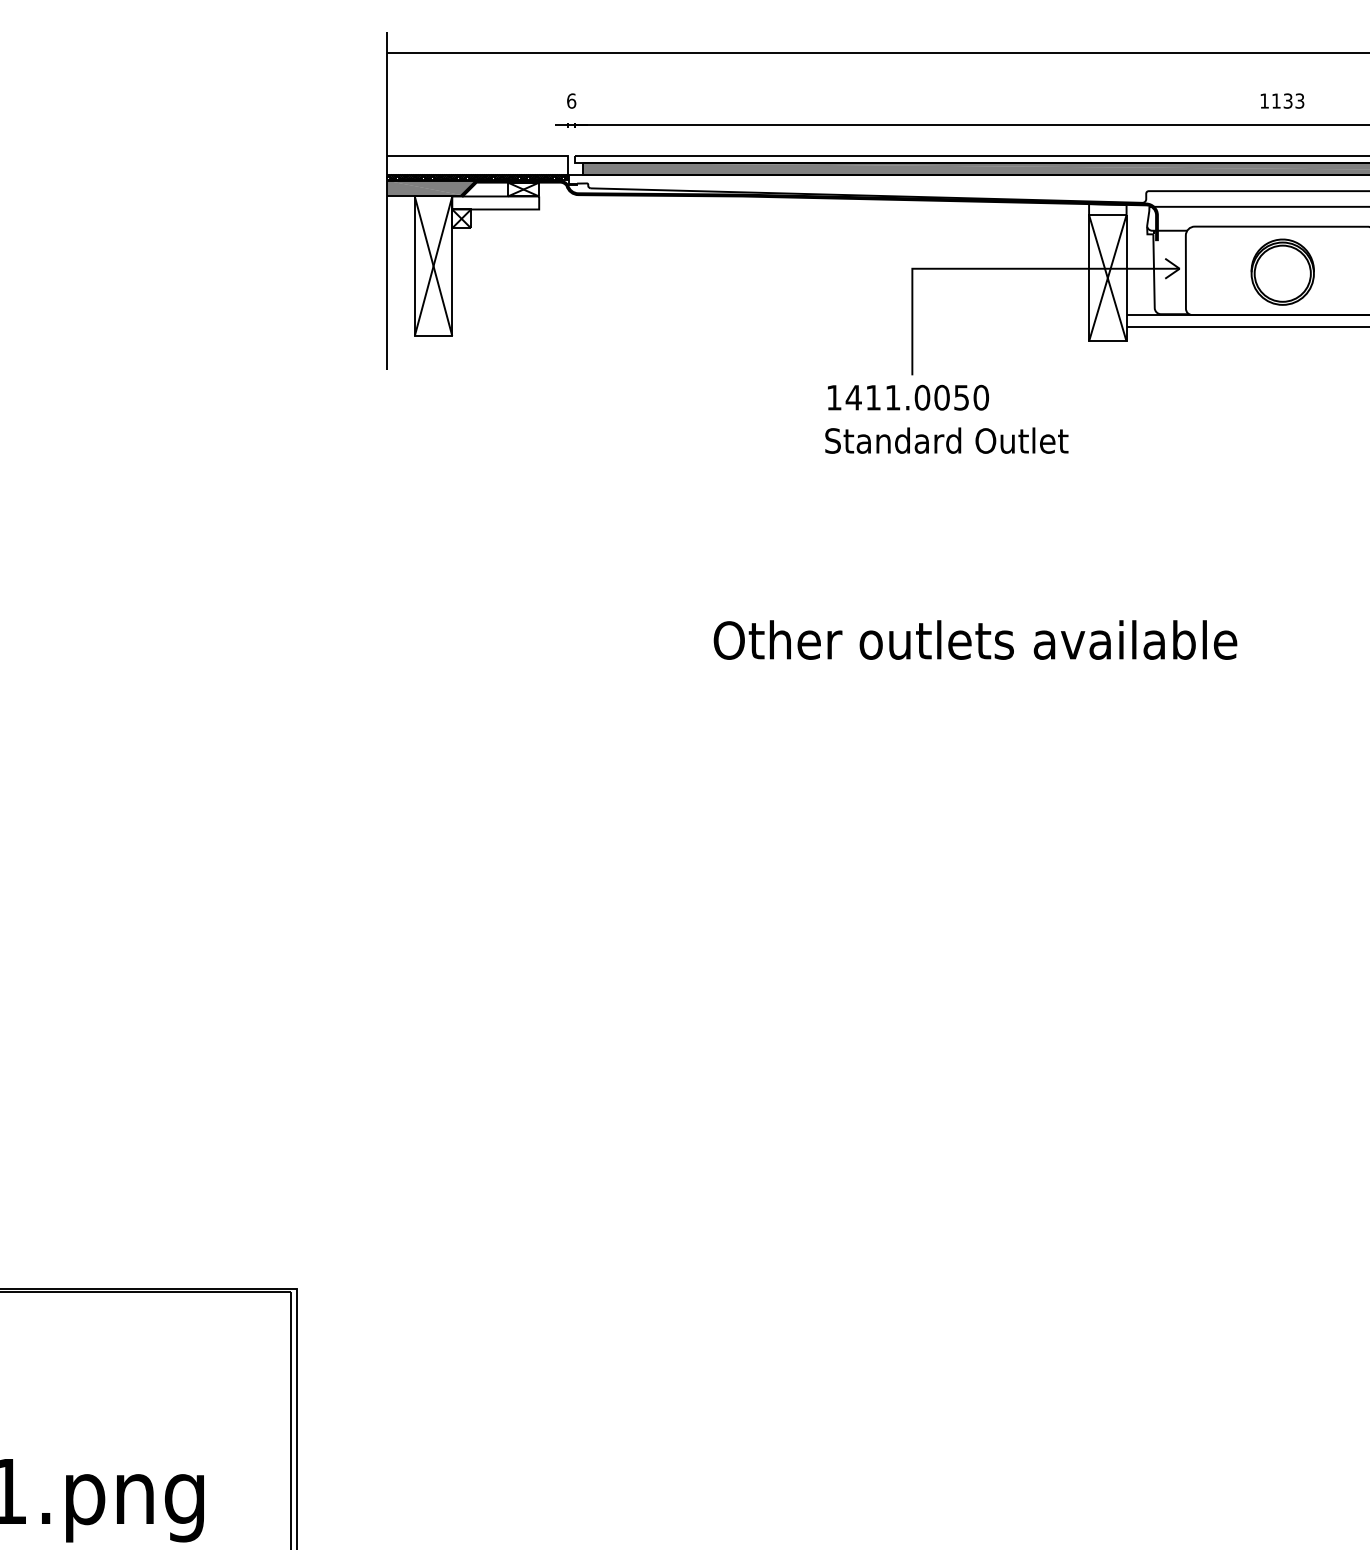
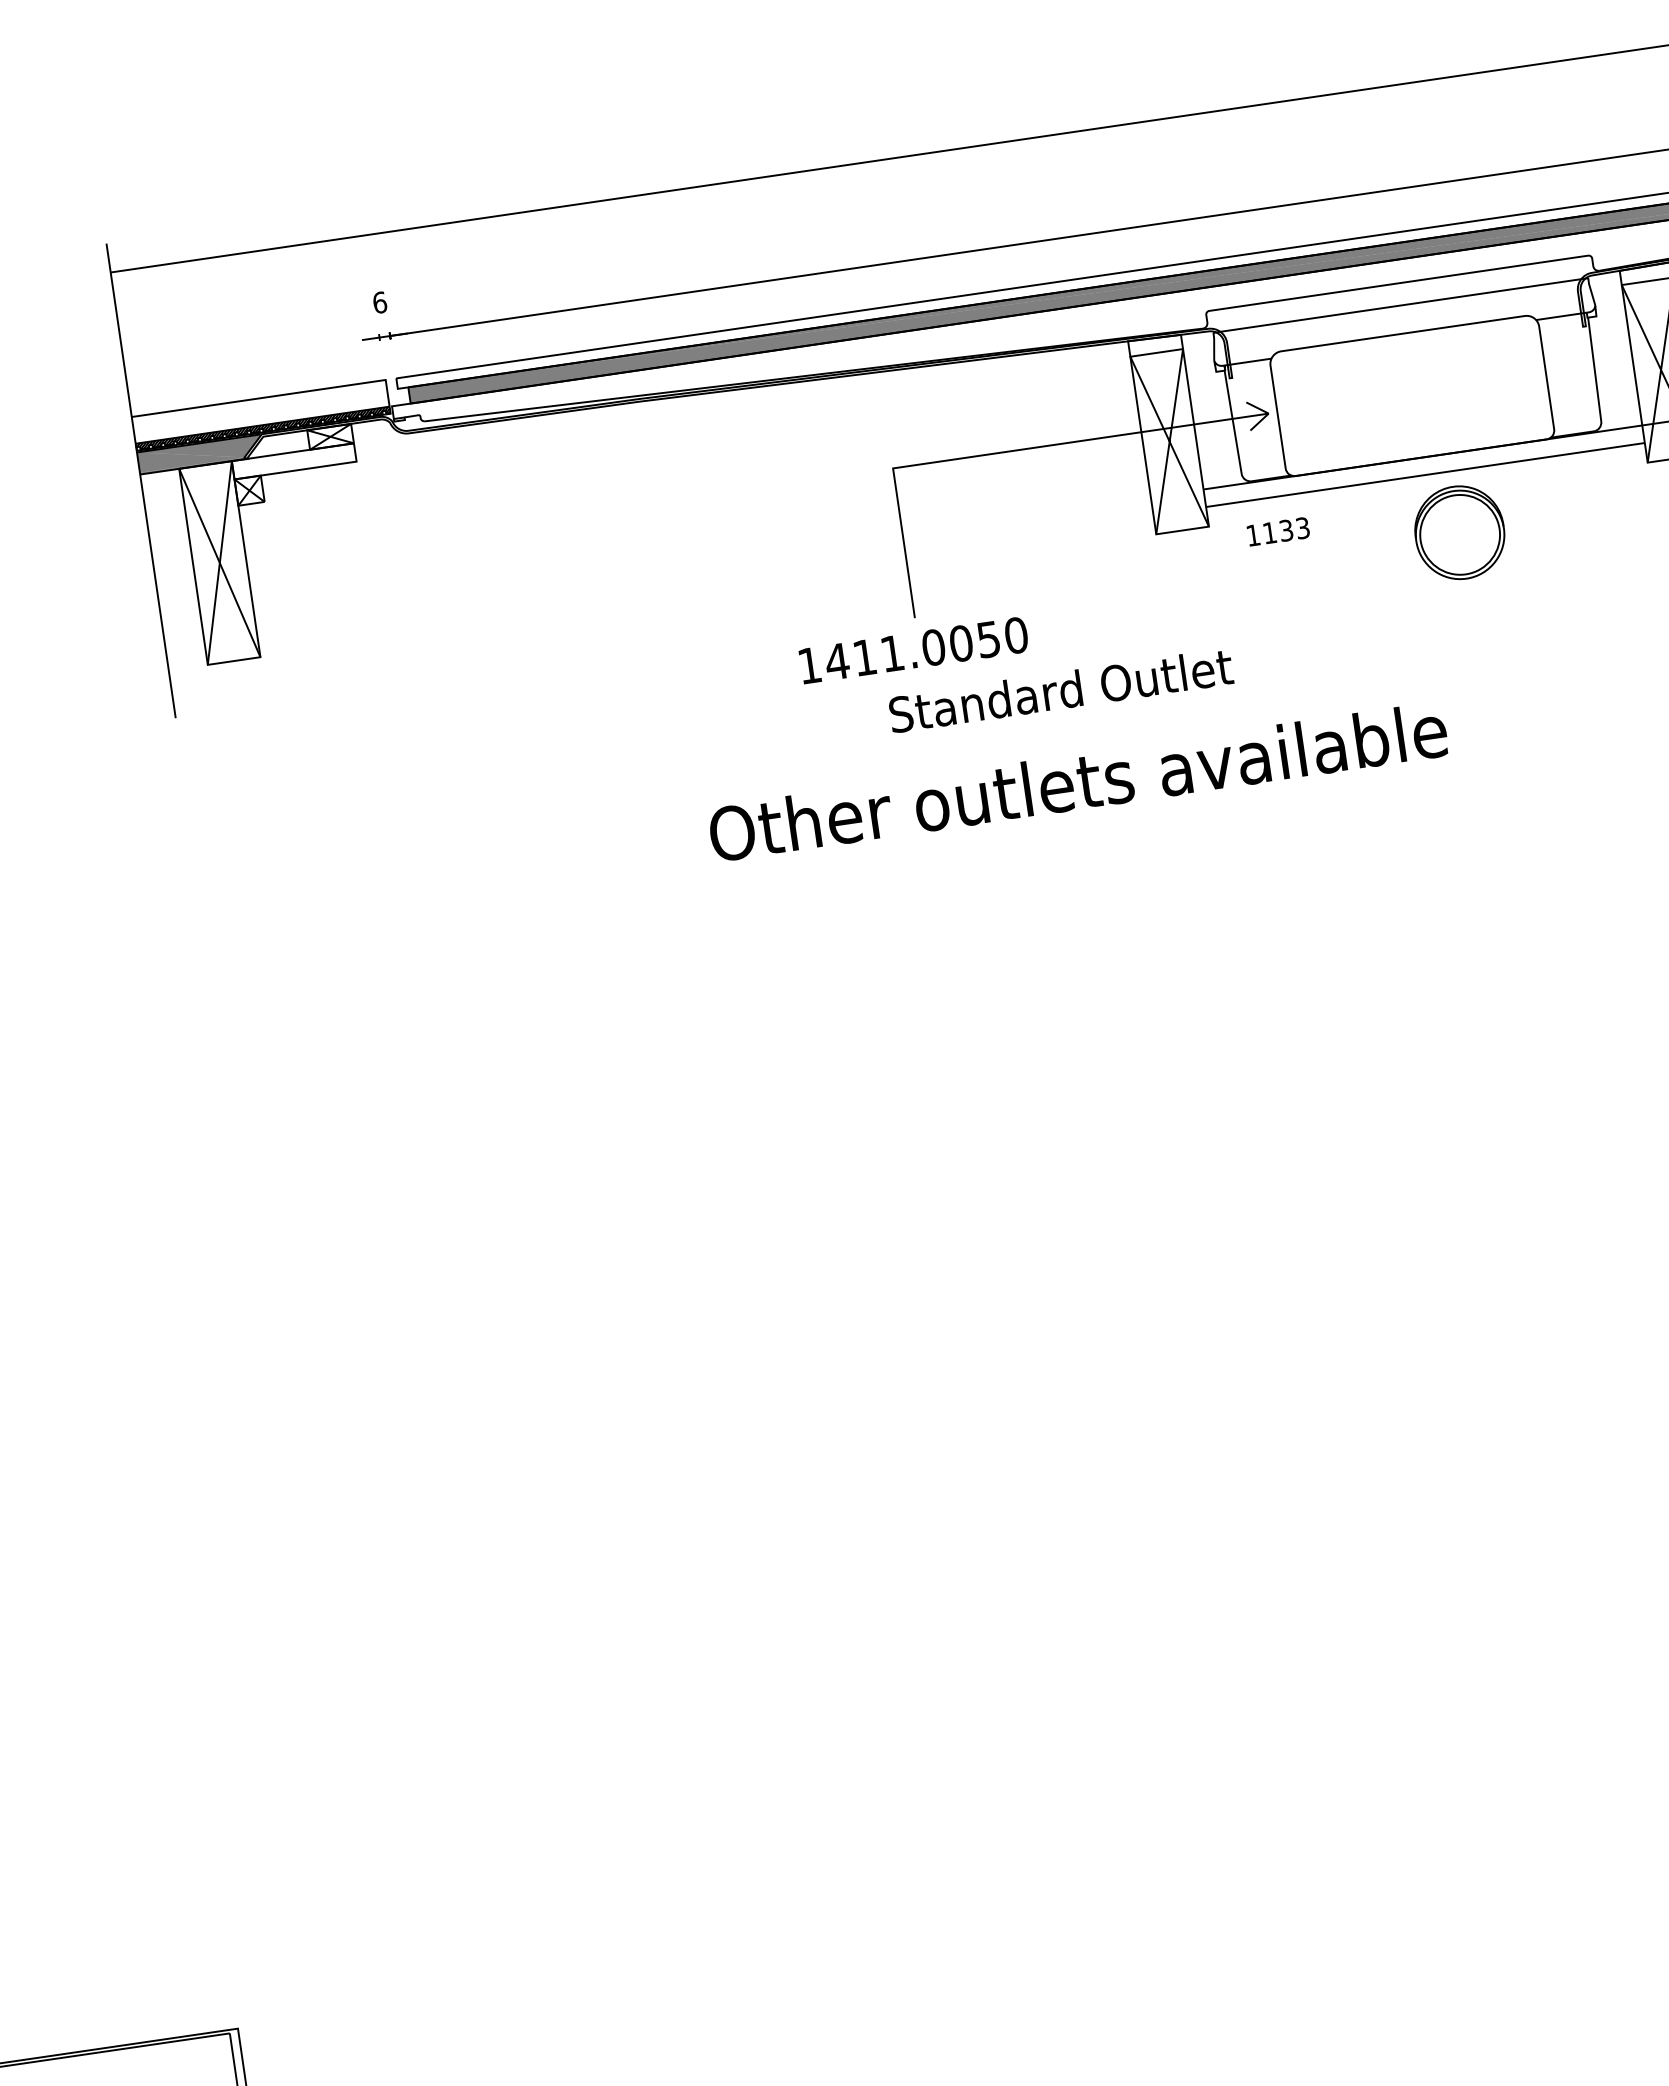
text: (1282, 100) -> (1278, 530), moved
part: (1282, 271) -> (1459, 531), moved
text: (946, 440) -> (1060, 690), moved
text: (975, 639) -> (1078, 781), moved

